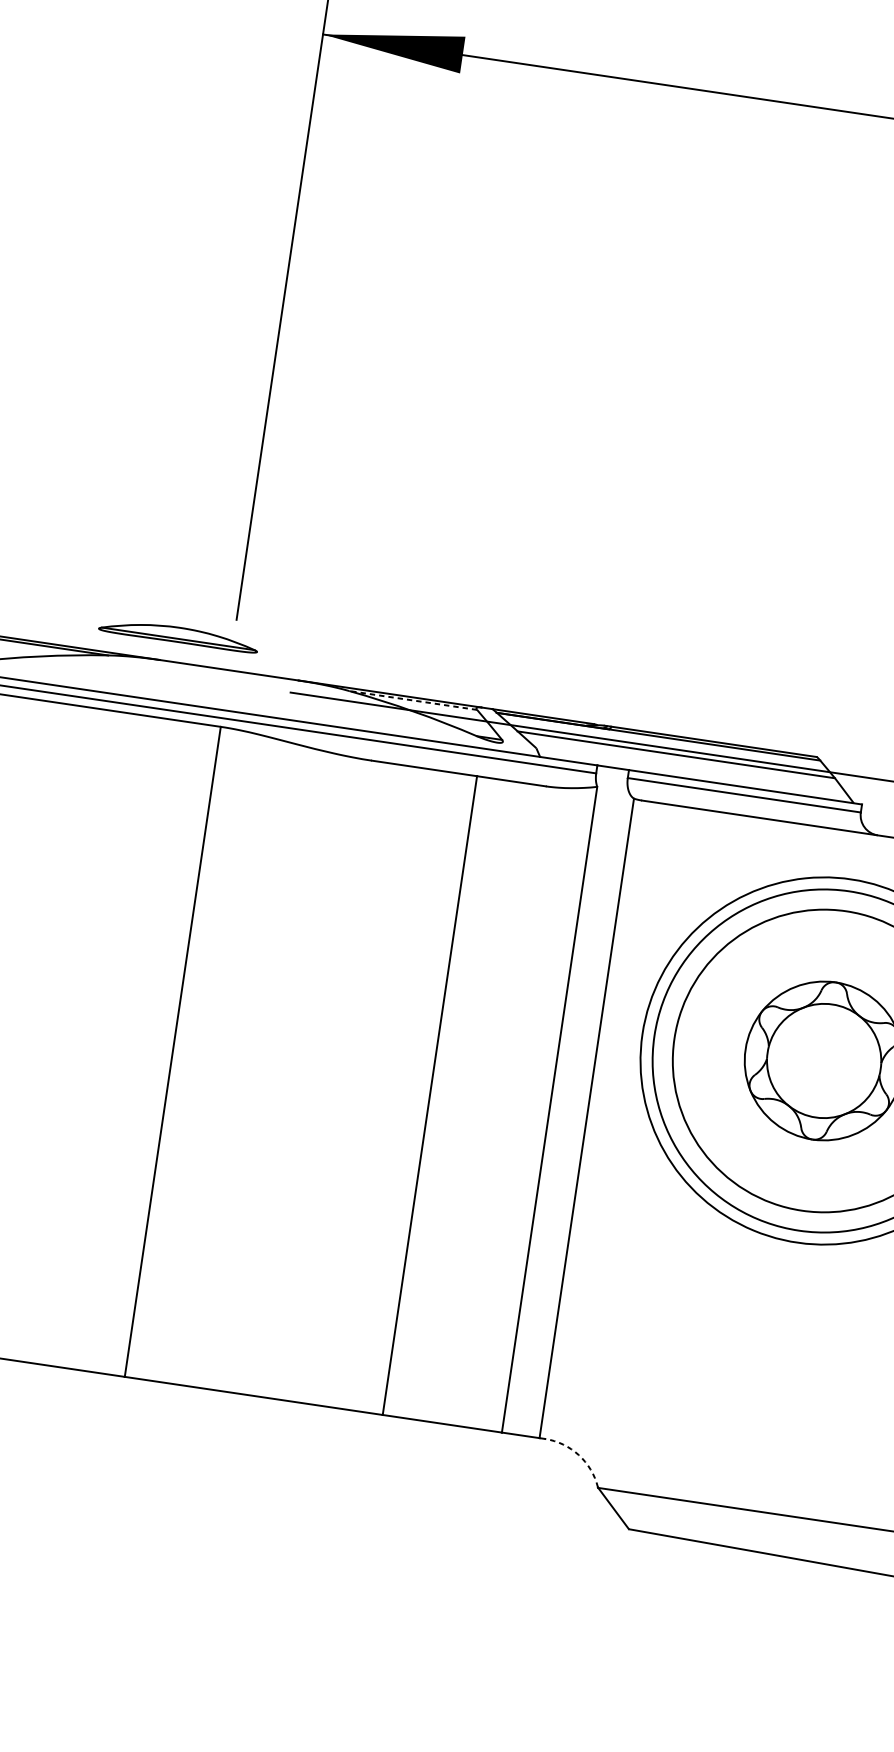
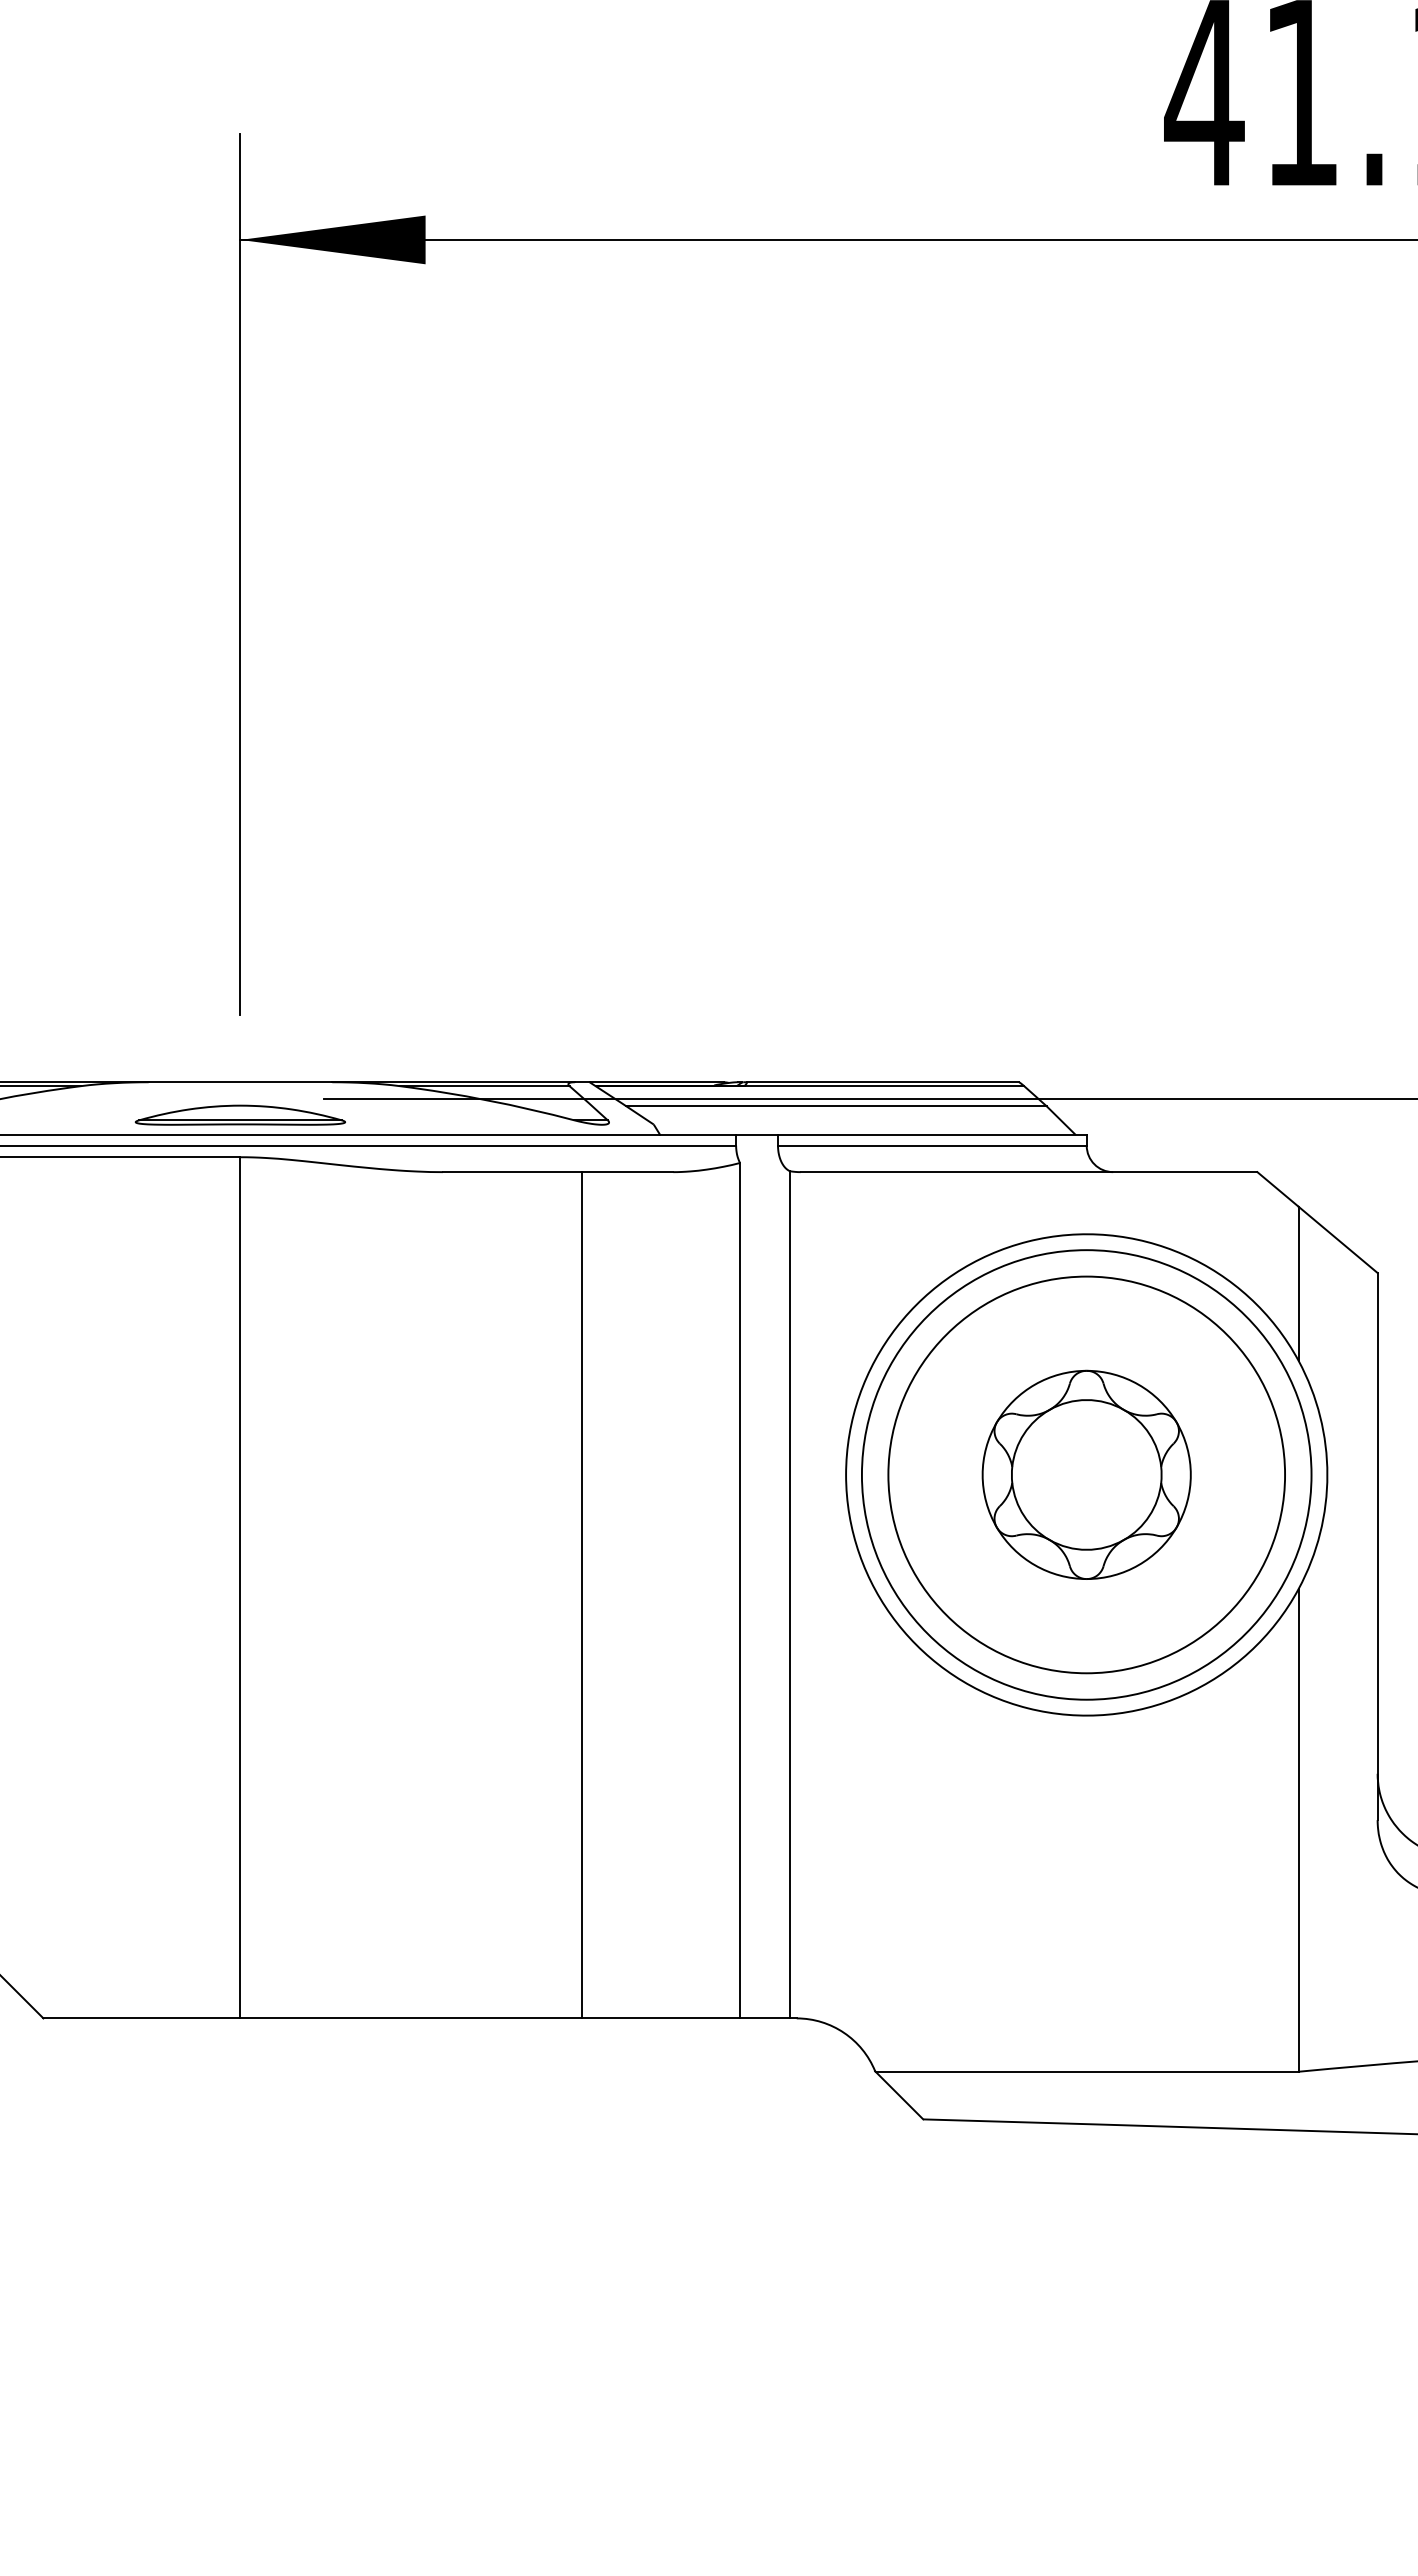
part: (178, 634) -> (239, 1114), moved
line: (412, 700) -> (484, 1086), dashed -> solid
arc: (579, 1454) -> (844, 2032), dashed -> solid

